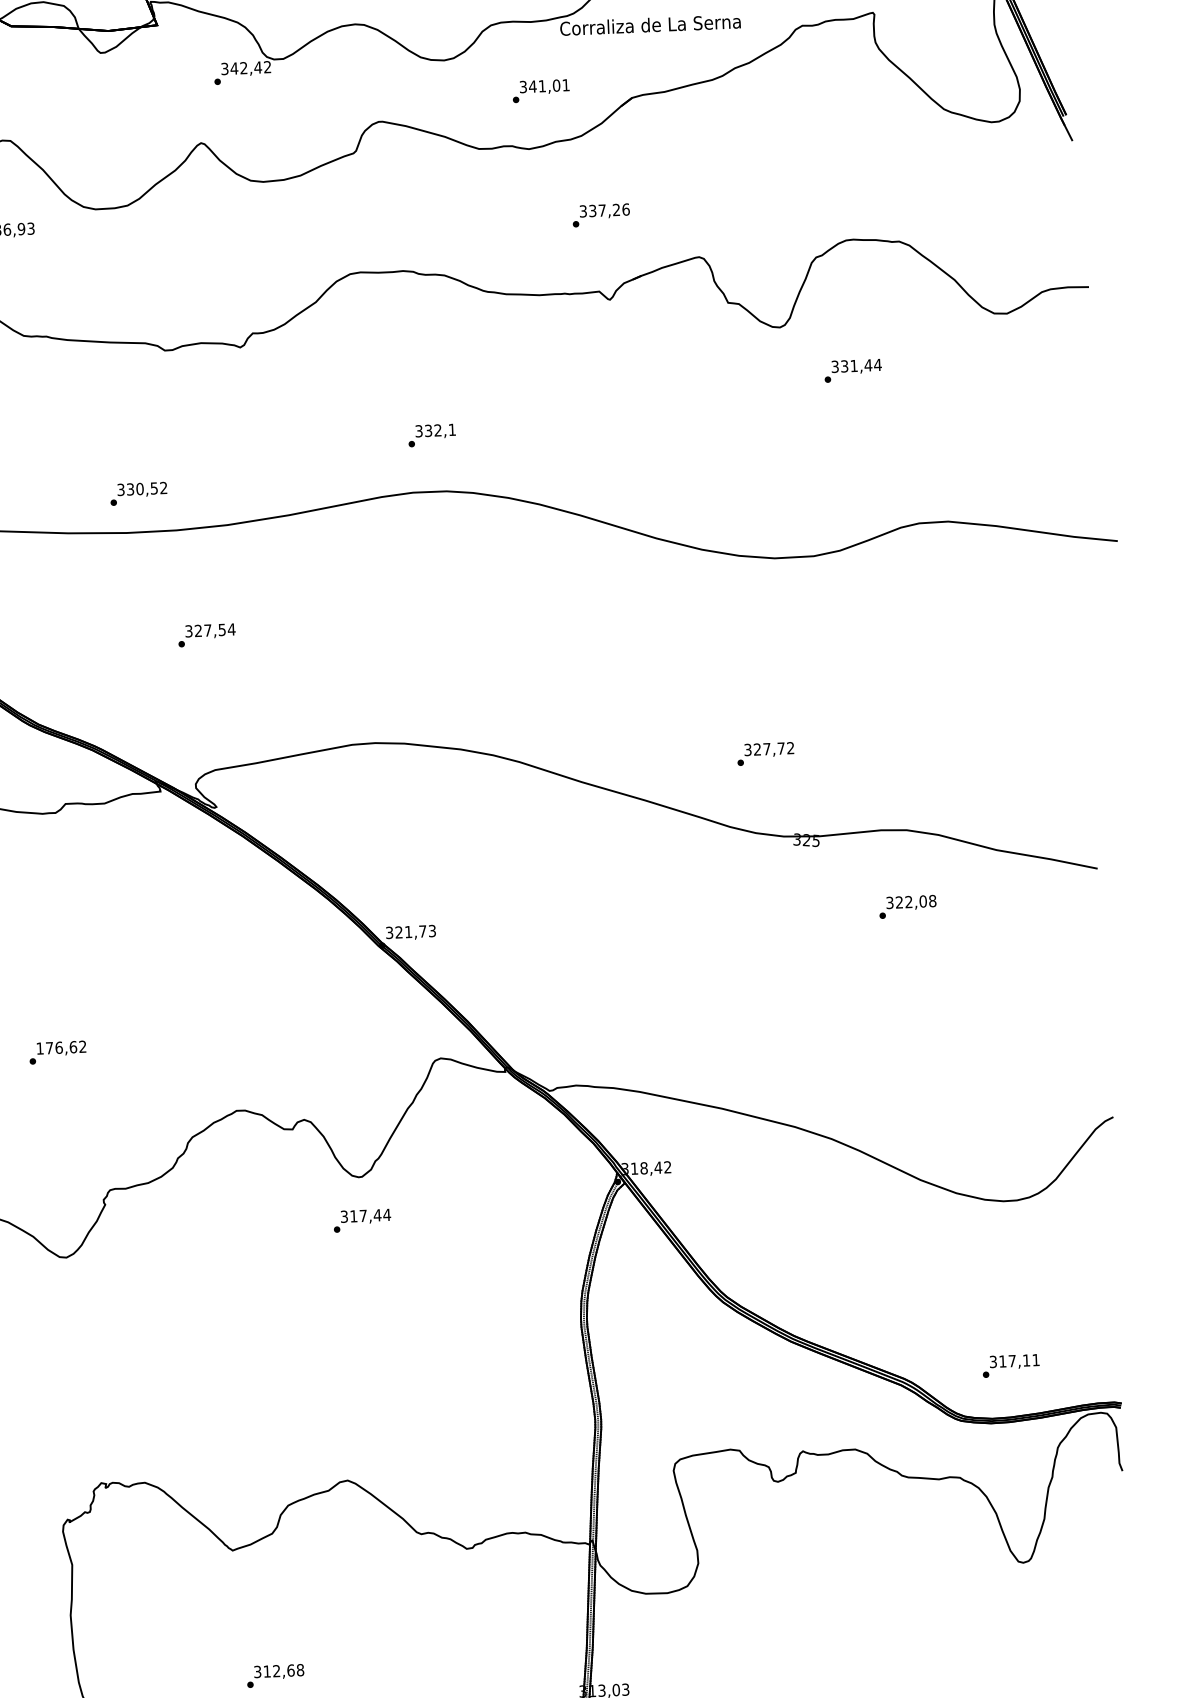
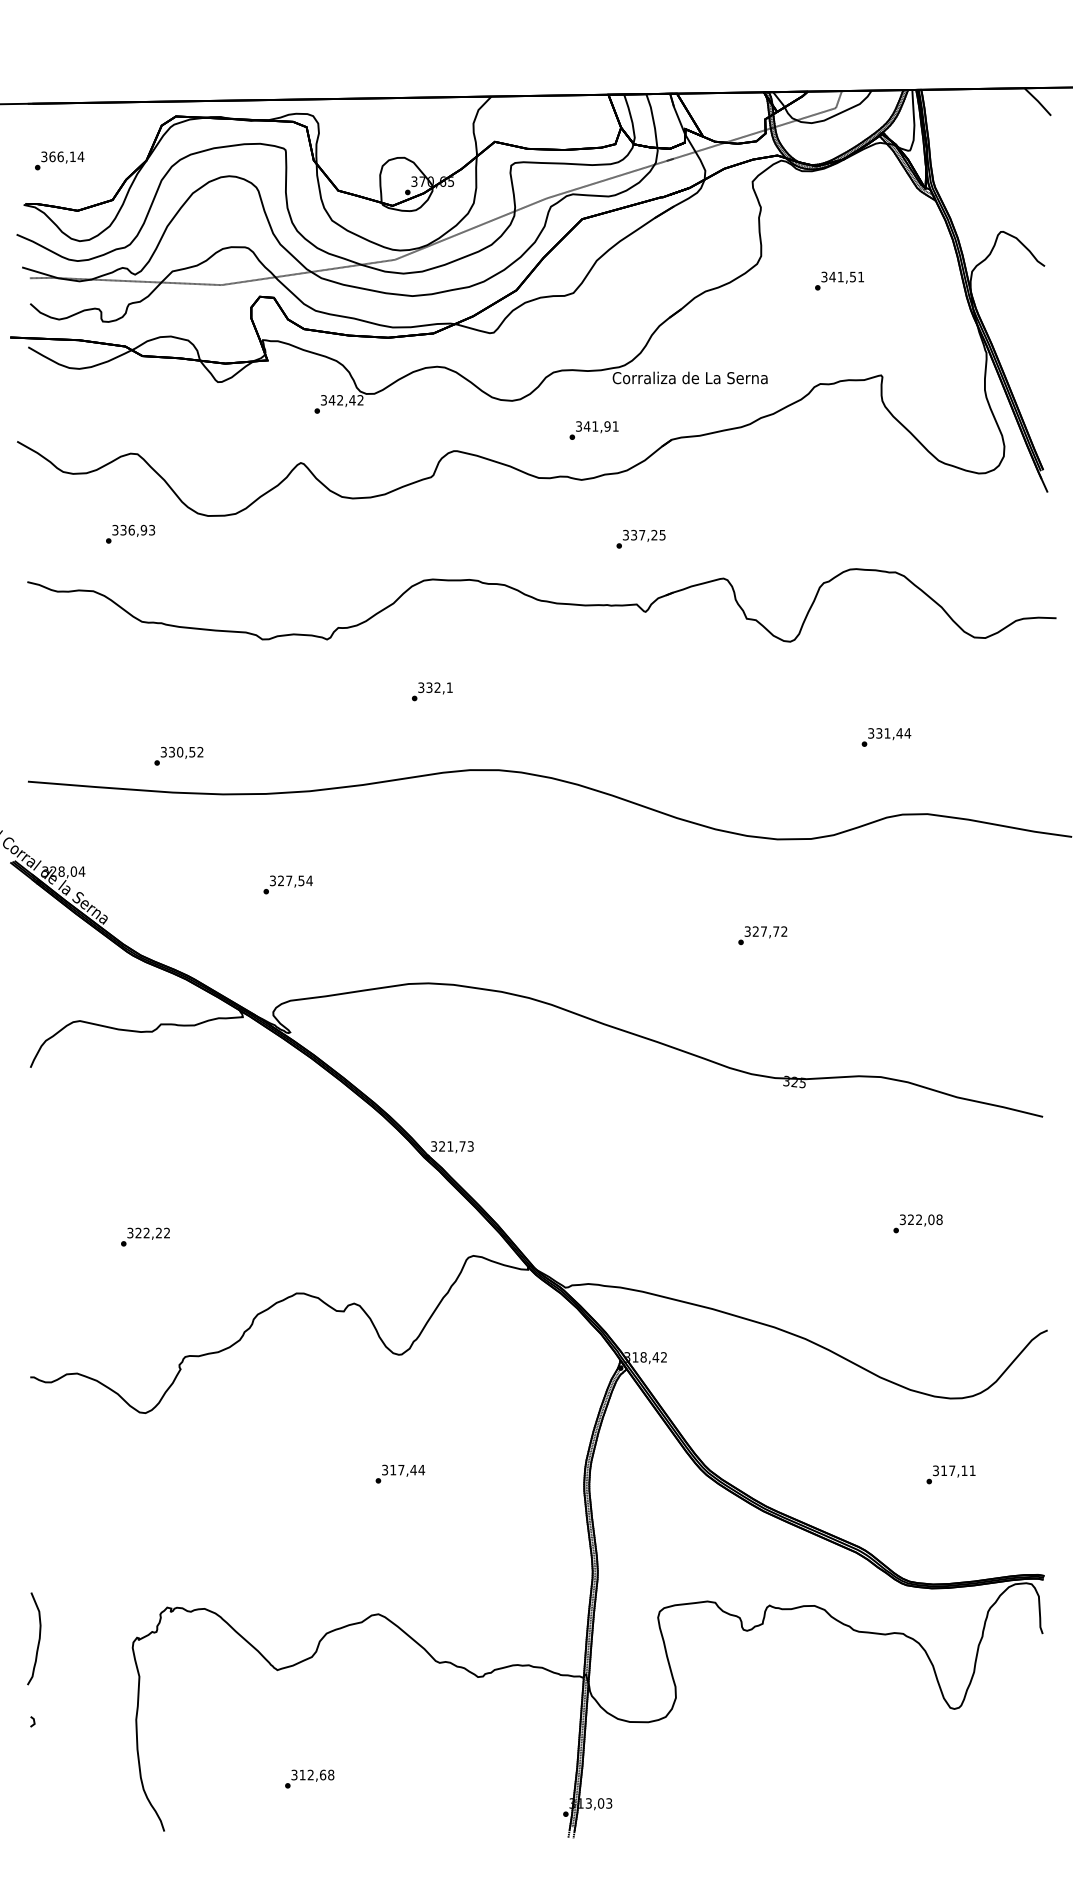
text: (556, 85) -> (607, 426), 341,01 -> 341,91
text: (625, 208) -> (662, 534), 337,26 -> 337,25
text: (853, 370) -> (886, 737), moved
text: (432, 435) -> (432, 691), moved
text: (138, 492) -> (178, 755), moved
text: (765, 753) -> (762, 935), moved
text: (907, 906) -> (917, 1223), moved
text: (56, 1047) -> (144, 1232), 176,62 -> 322,22
text: (362, 1219) -> (400, 1473), moved
text: (1010, 1365) -> (950, 1474), moved

